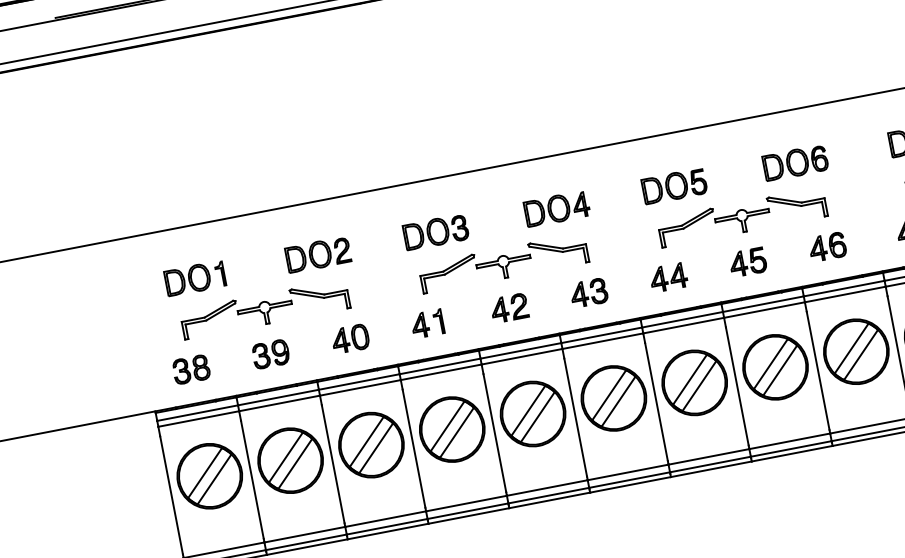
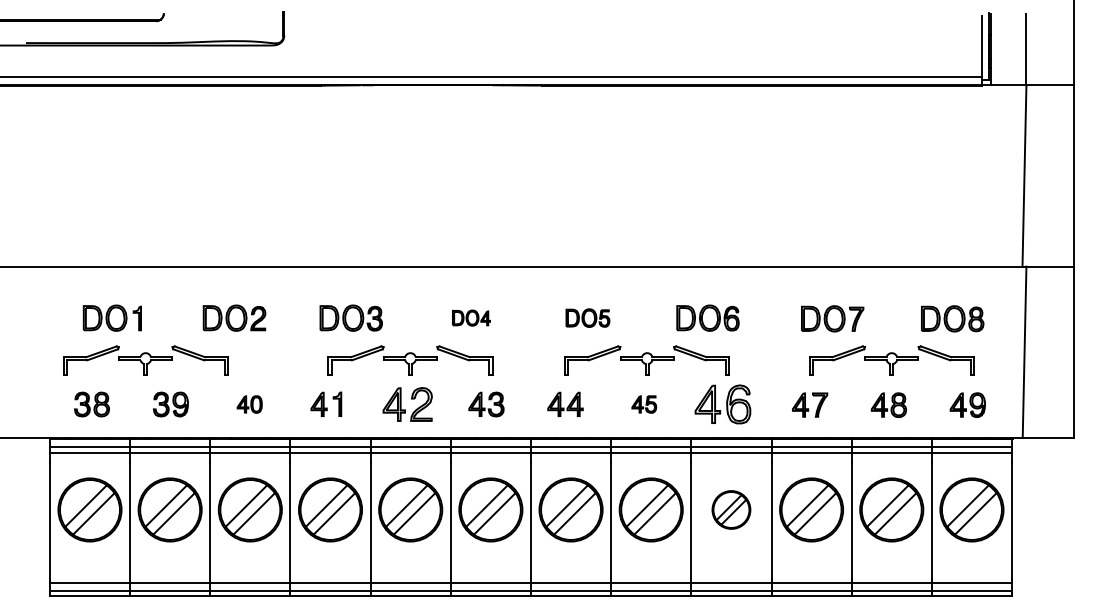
part: (673, 185) -> (587, 317), size x0.7
part: (557, 208) -> (471, 317), size x0.6
part: (827, 246) -> (723, 404), size x1.6
part: (748, 262) -> (644, 404), size x0.7
part: (509, 307) -> (407, 403), size x1.4
part: (264, 309) -> (145, 360), moved
part: (350, 339) -> (249, 404), size x0.7
part: (856, 351) -> (731, 509), size x0.6

